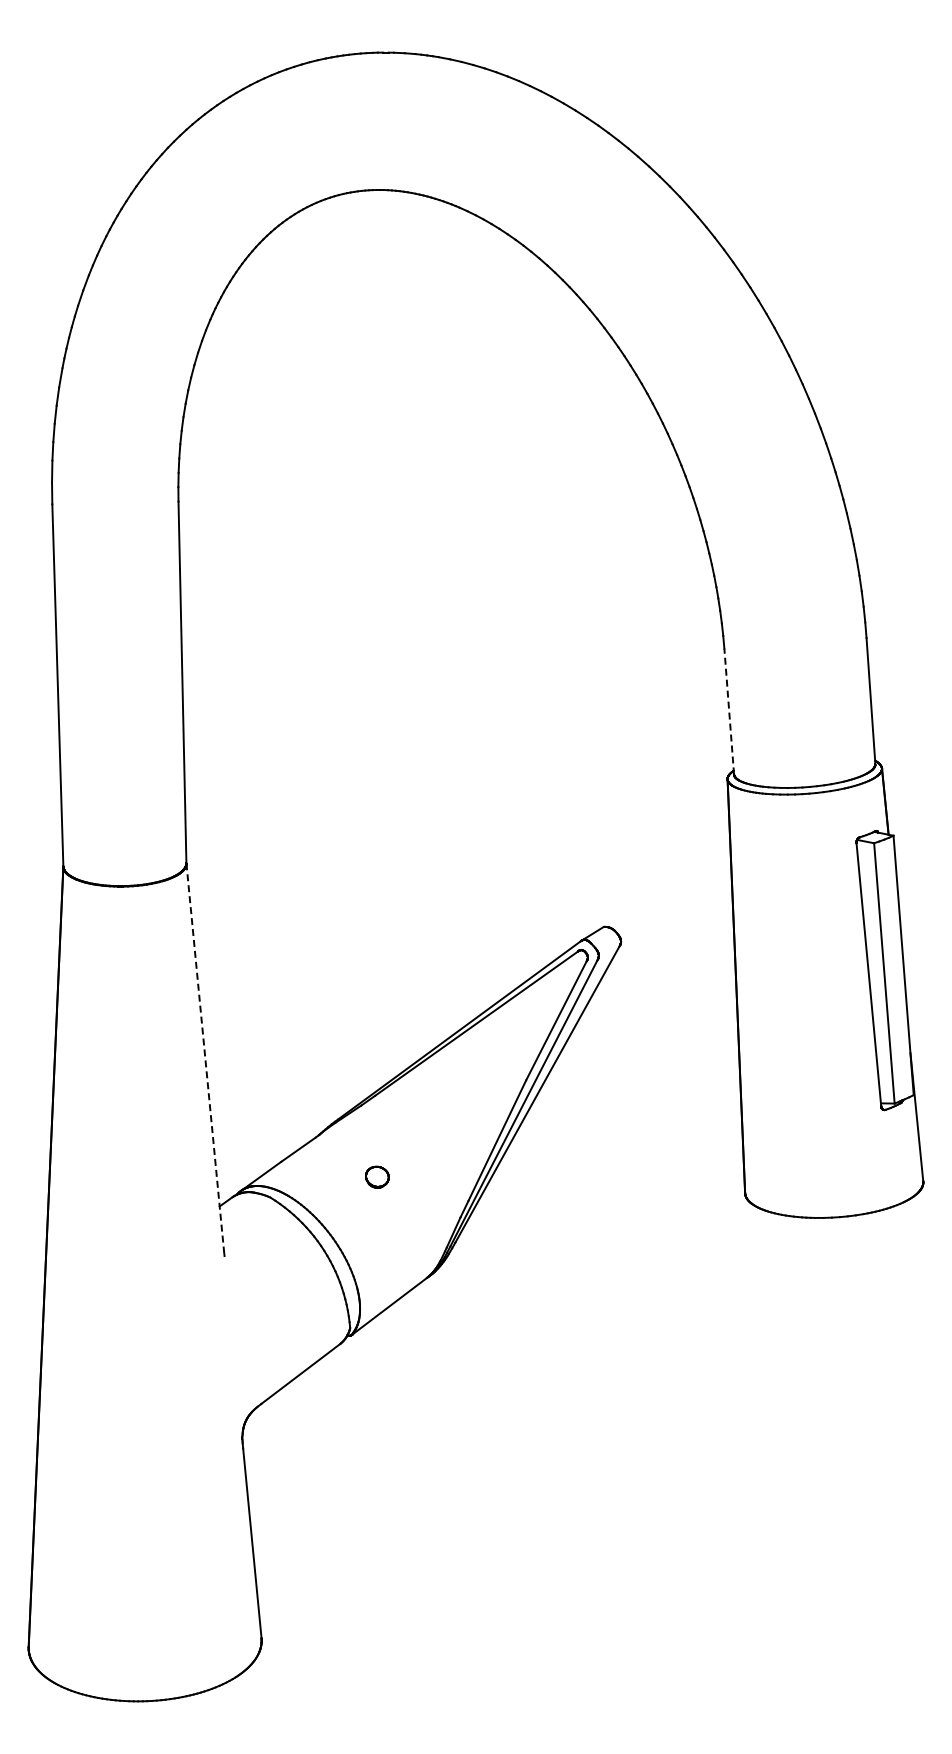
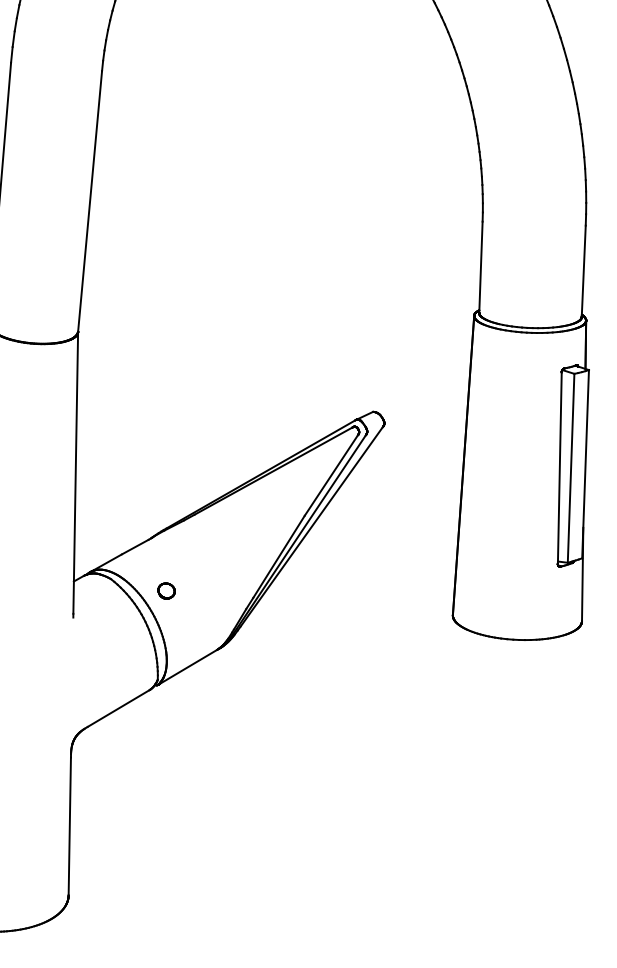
line: (729, 711) -> (481, 267), dashed -> solid
line: (205, 1057) -> (75, 473), dashed -> solid
part: (377, 1176) -> (166, 590), moved

